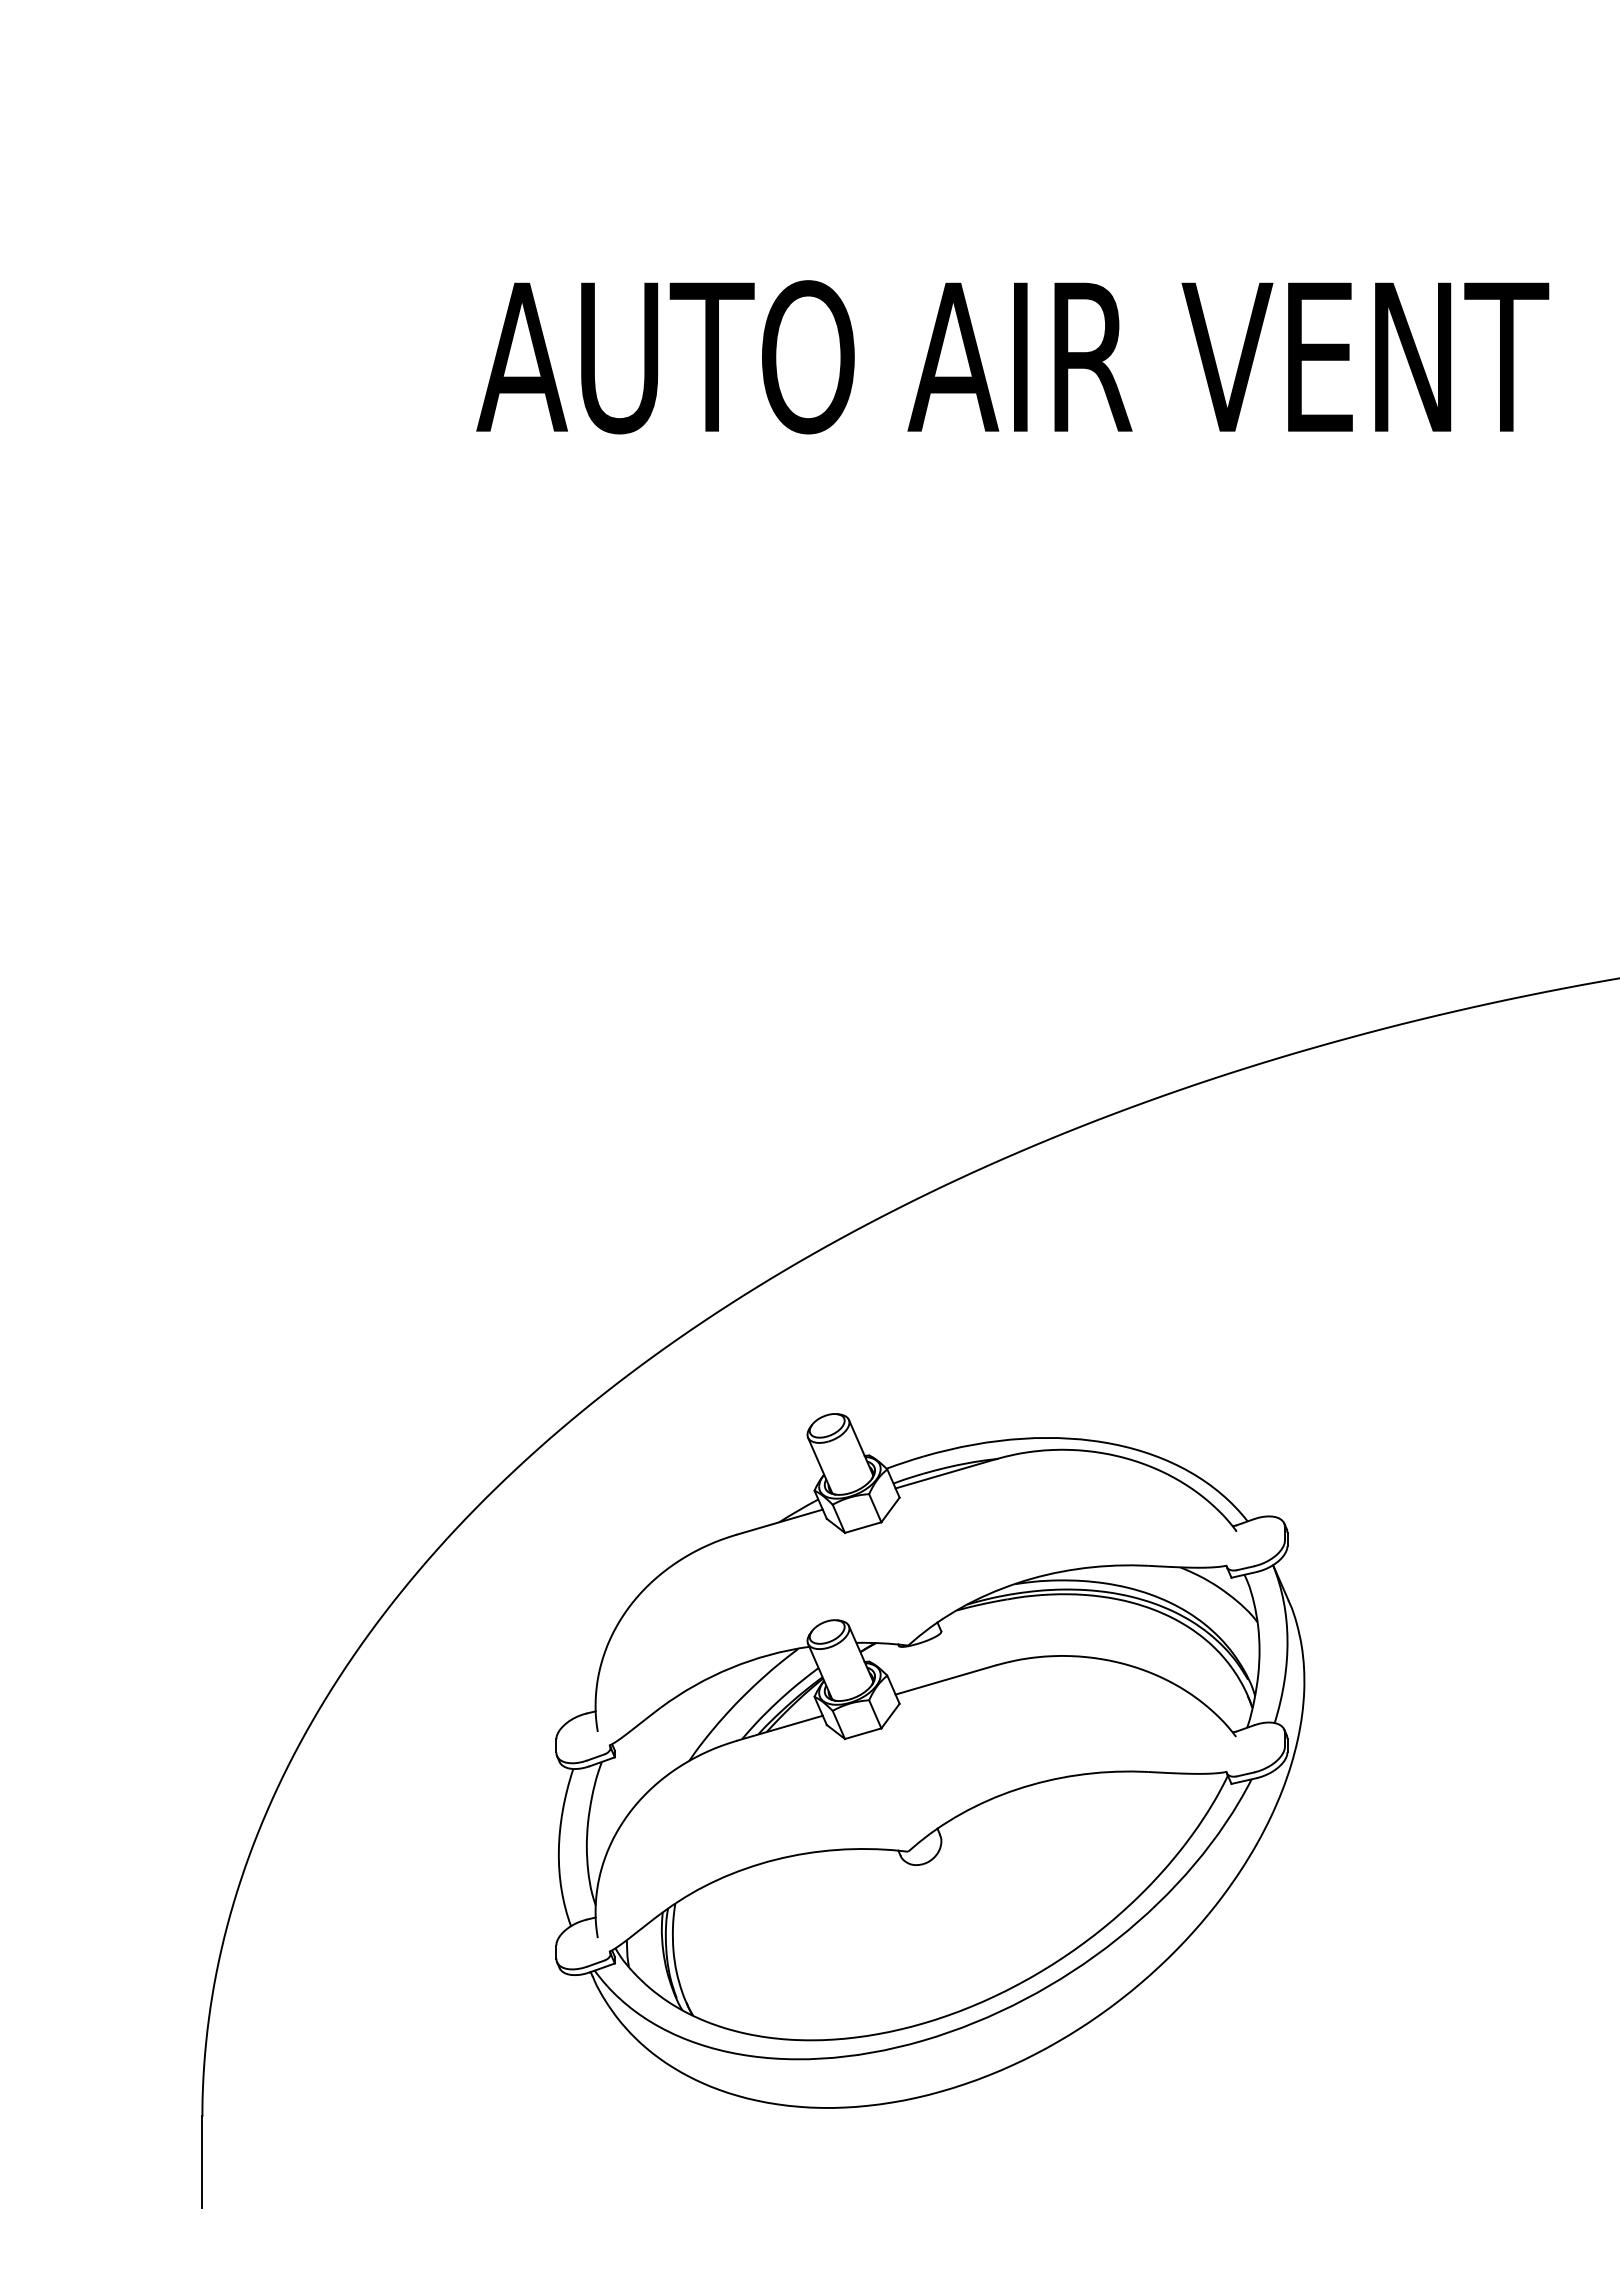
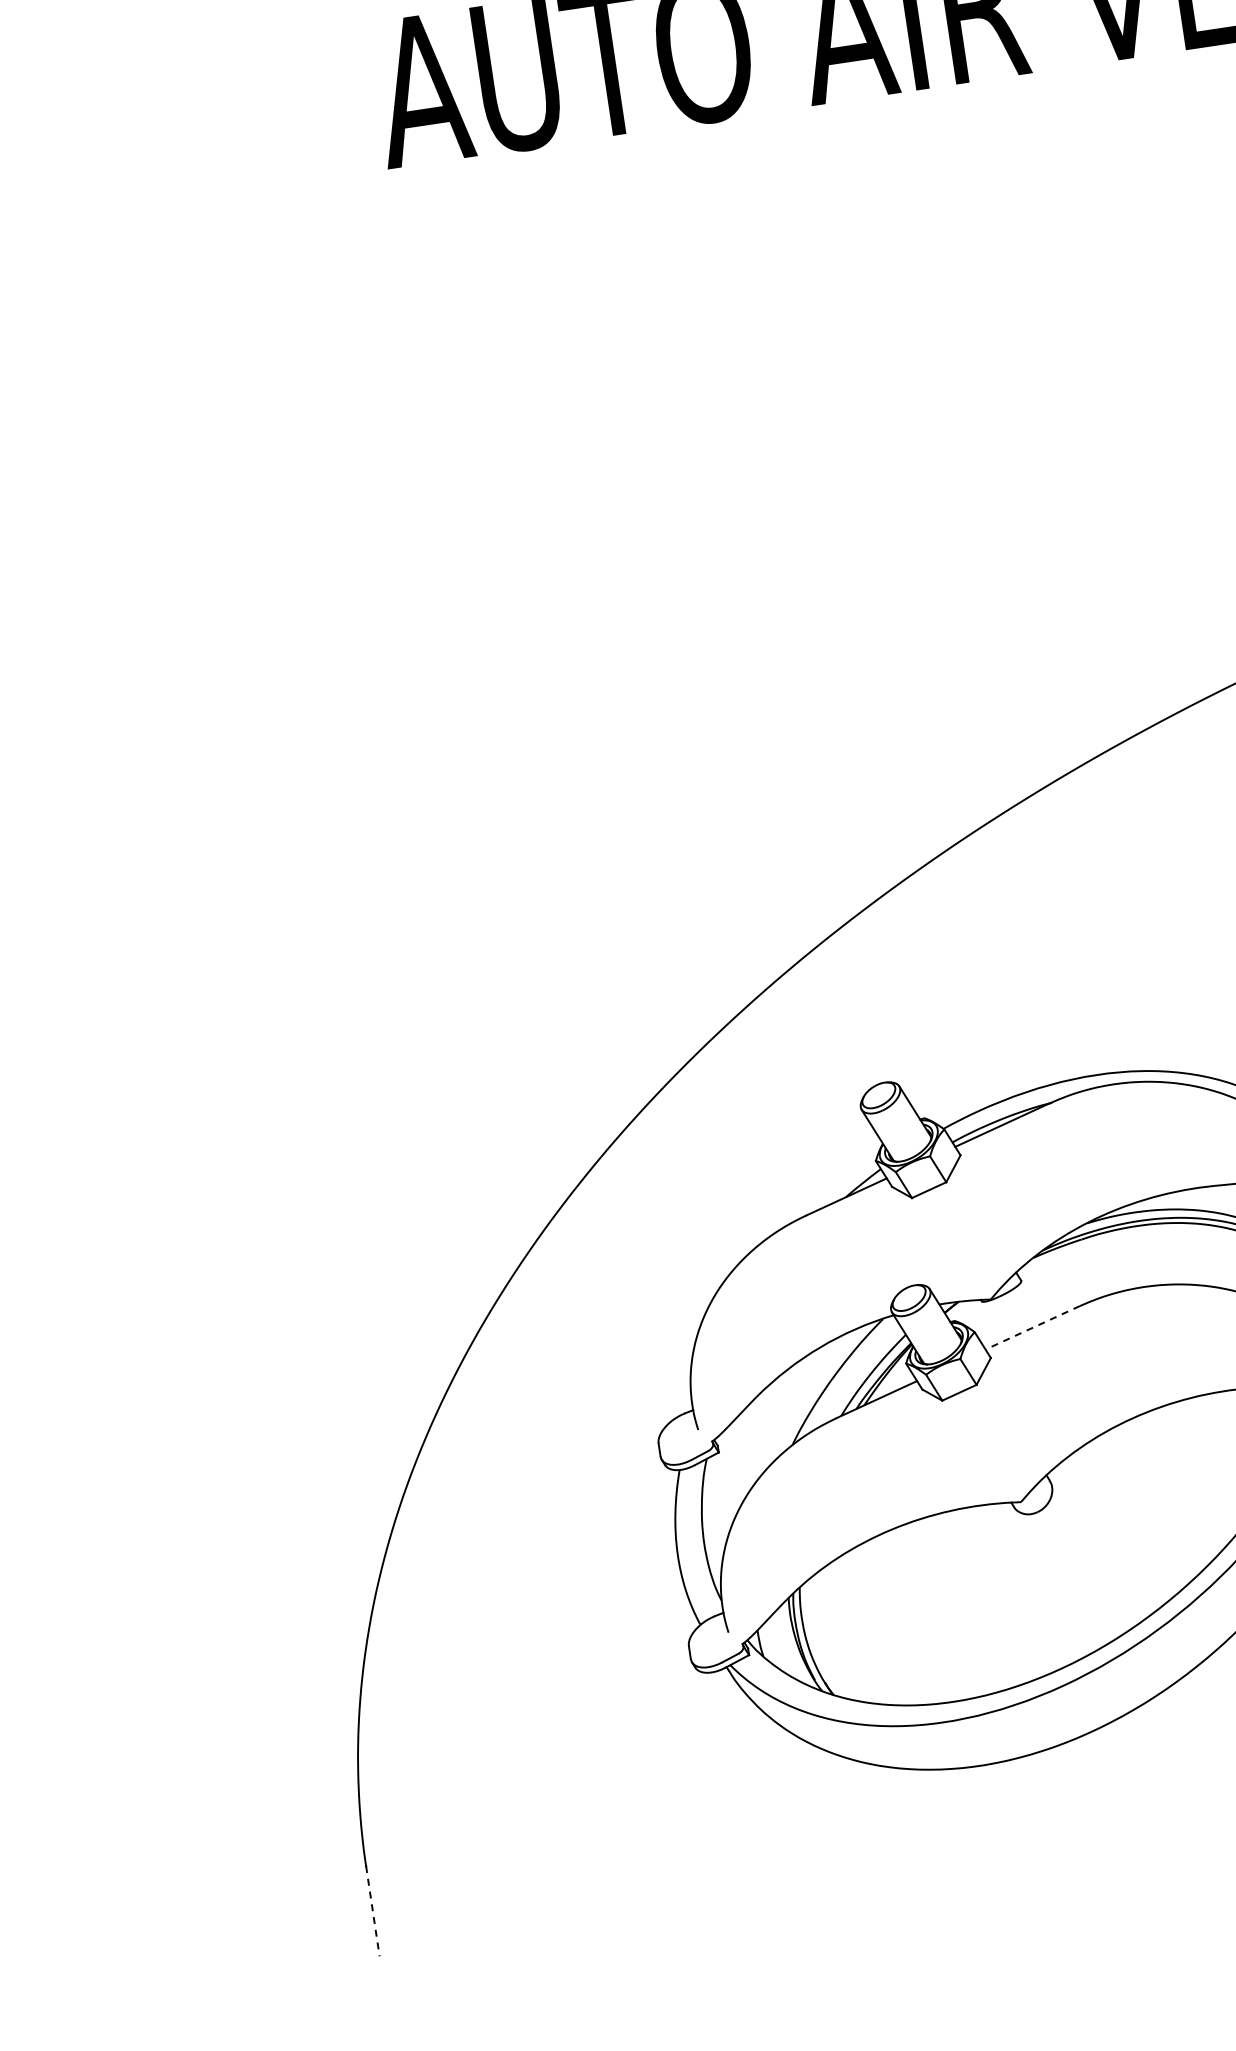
line: (945, 1680) -> (1032, 1328), solid -> dashed
line: (202, 2162) -> (372, 1911), solid -> dashed

